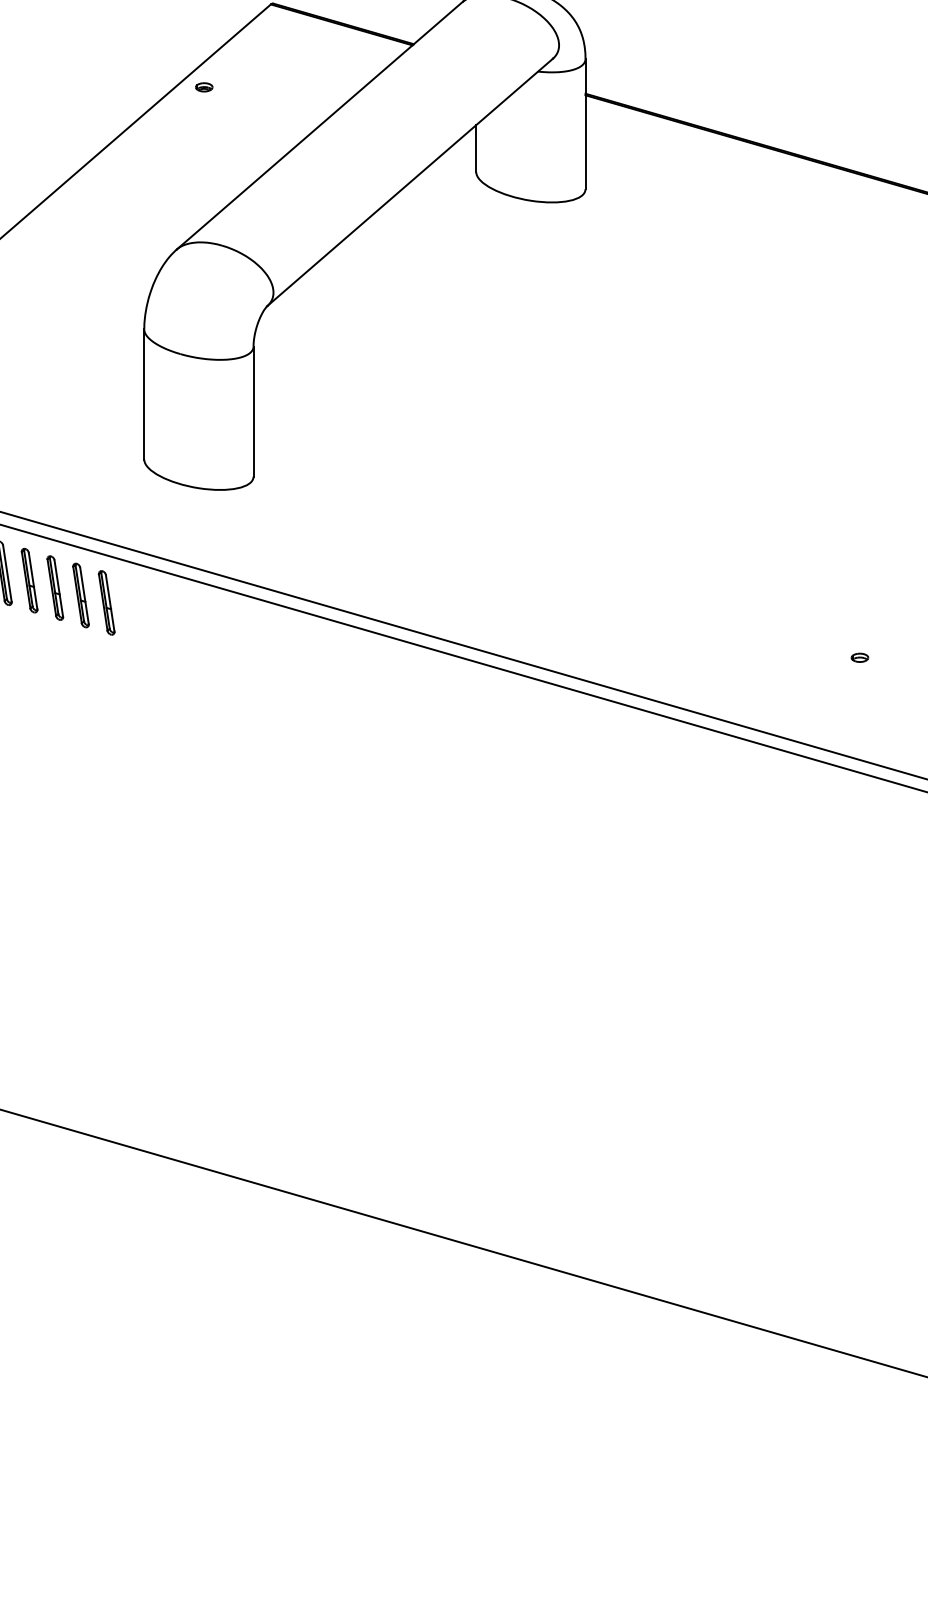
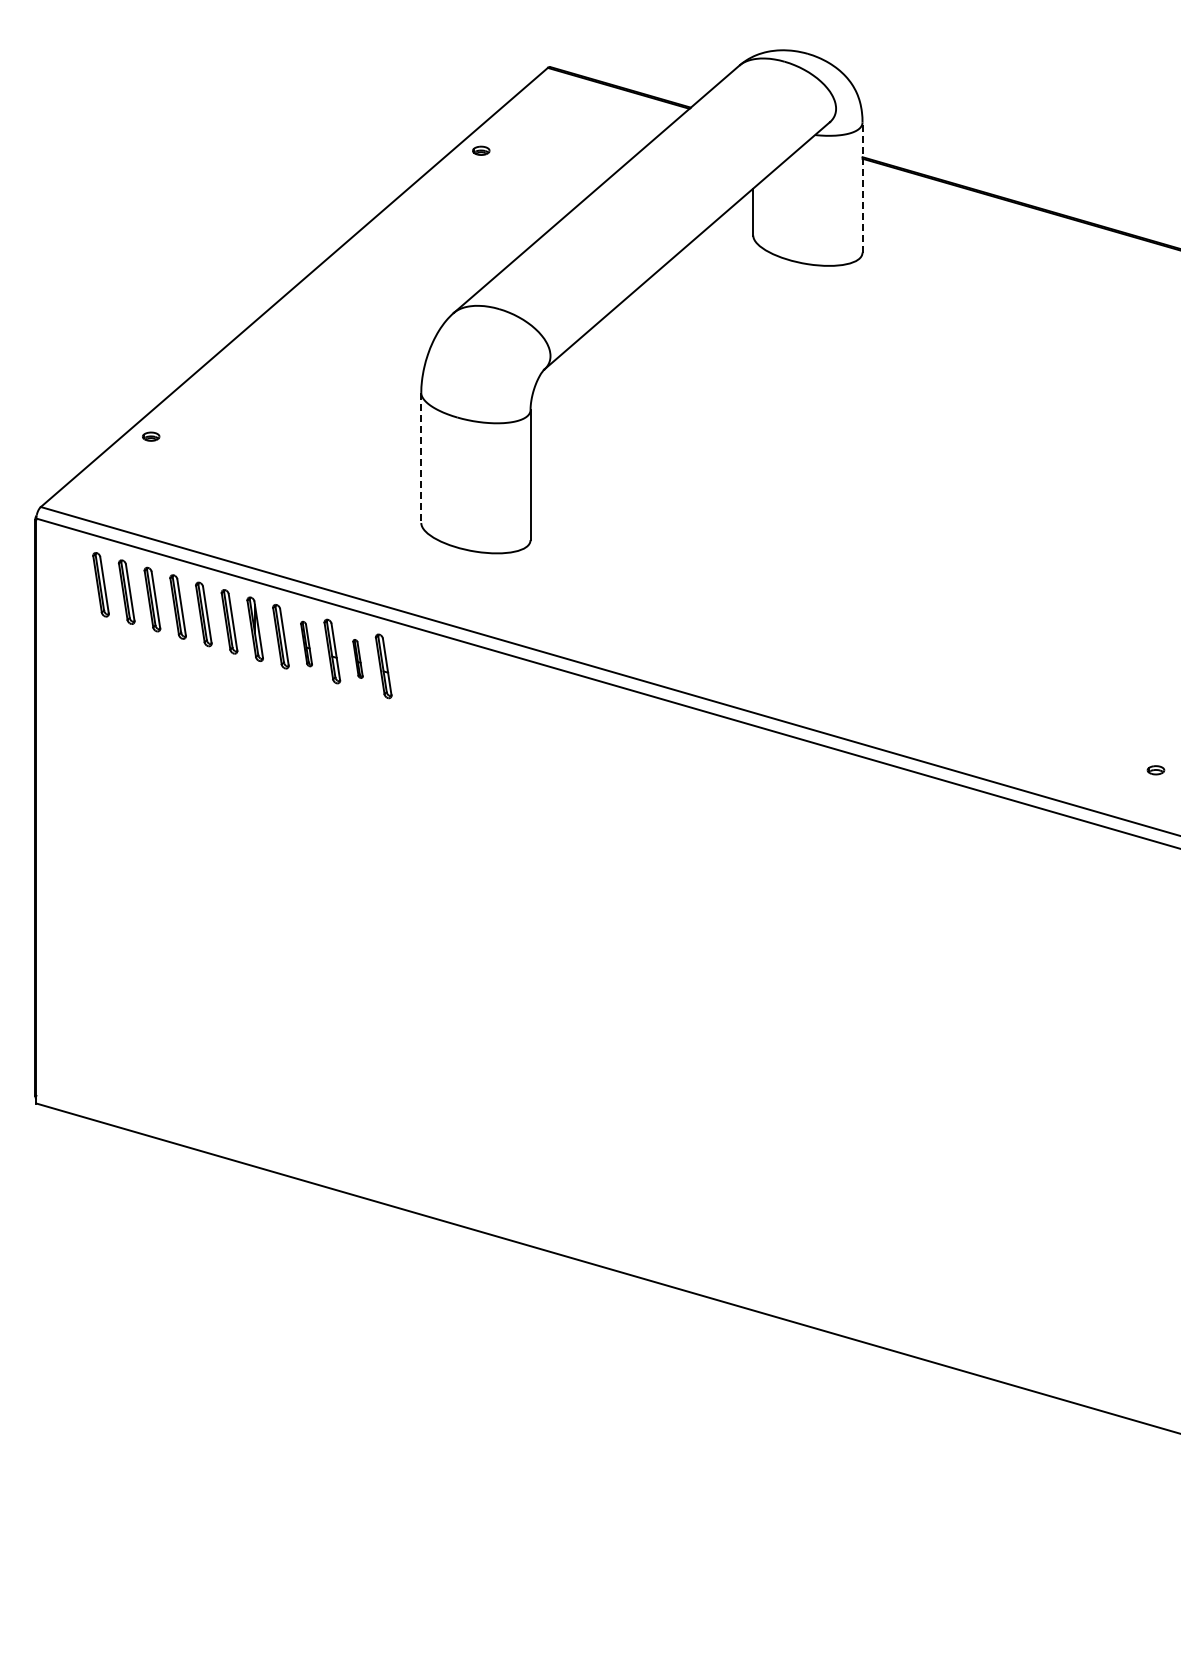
line: (585, 124) -> (862, 187), solid -> dashed
line: (144, 395) -> (421, 458), solid -> dashed
part: (29, 580) -> (306, 643), size x0.7
part: (80, 595) -> (357, 658), size x0.6
part: (859, 658) -> (1155, 770), moved

